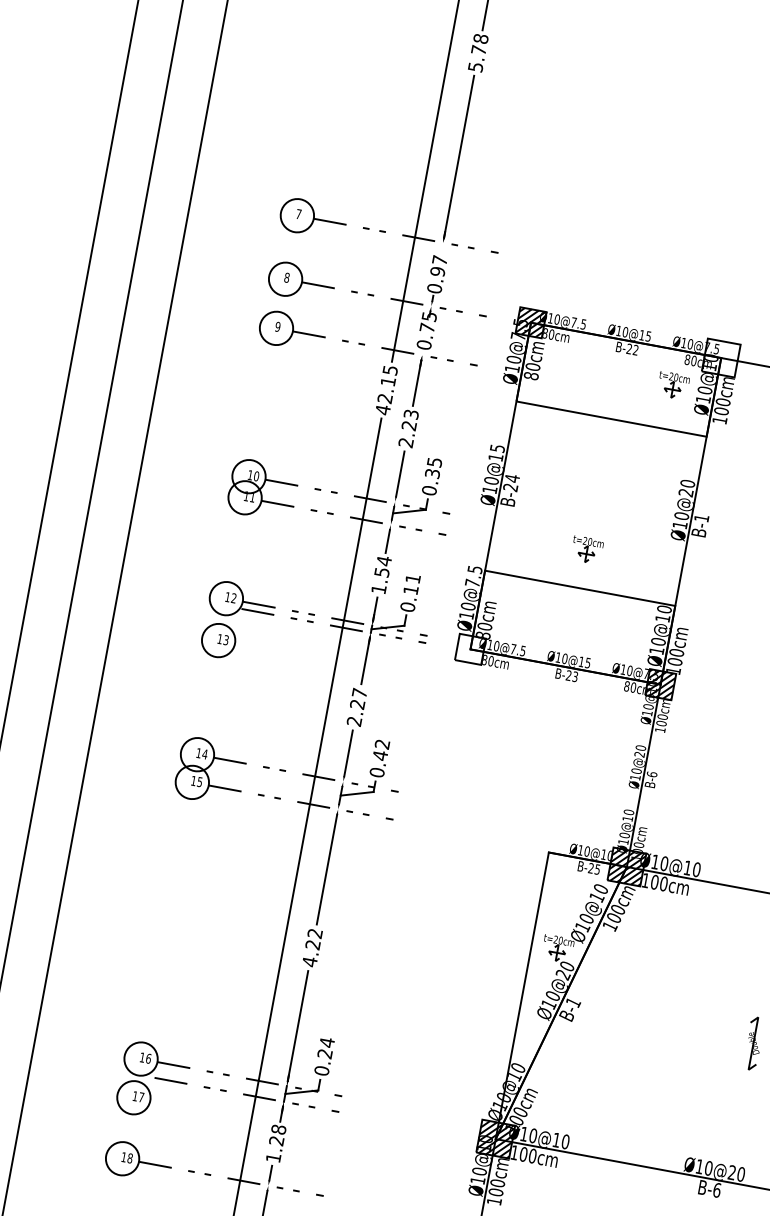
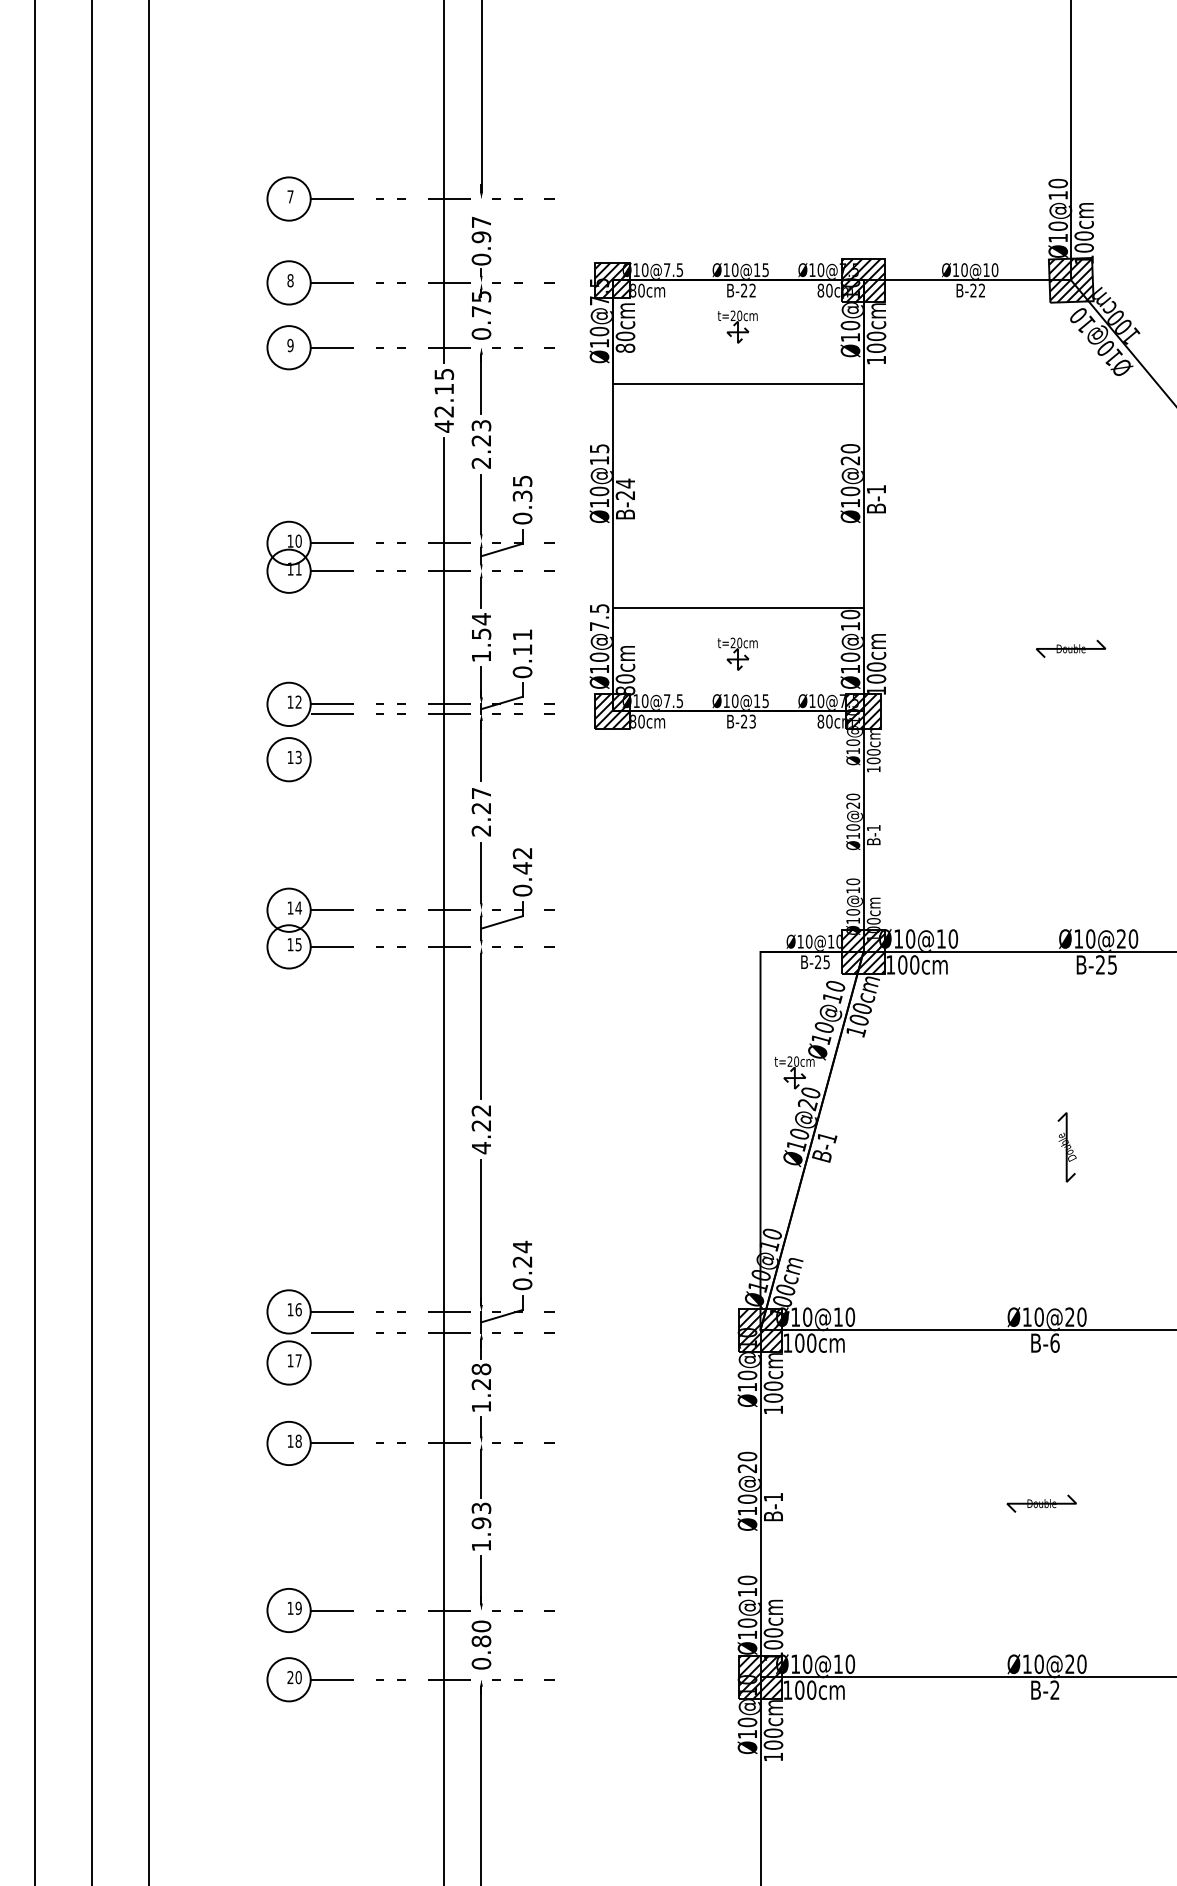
hatch: (721, 358) -> (863, 280), added
part: (673, 385) -> (737, 326), moved
part: (586, 549) -> (737, 653), moved
hatch: (470, 649) -> (612, 711), added
text: (651, 774) -> (873, 827), B-6 -> B-1

